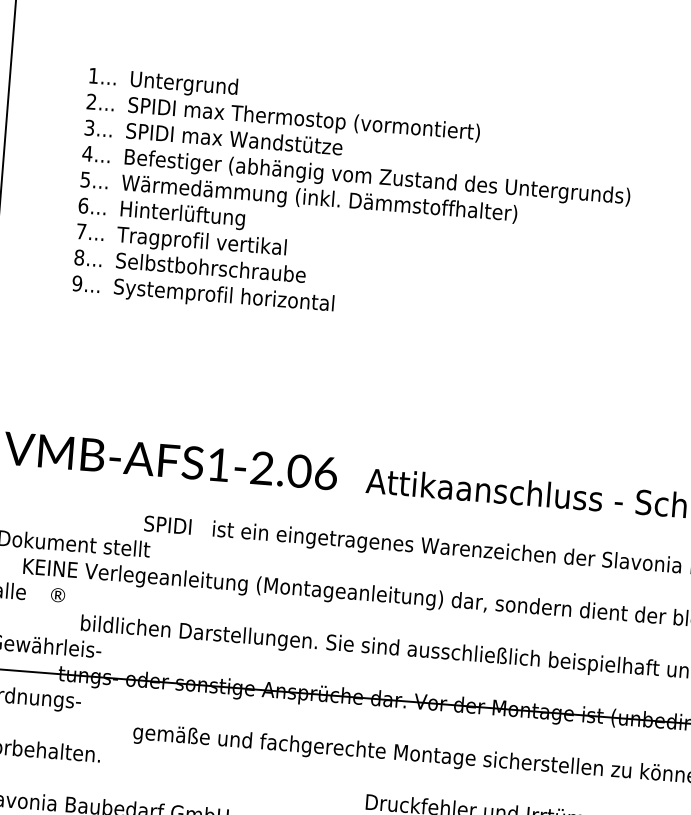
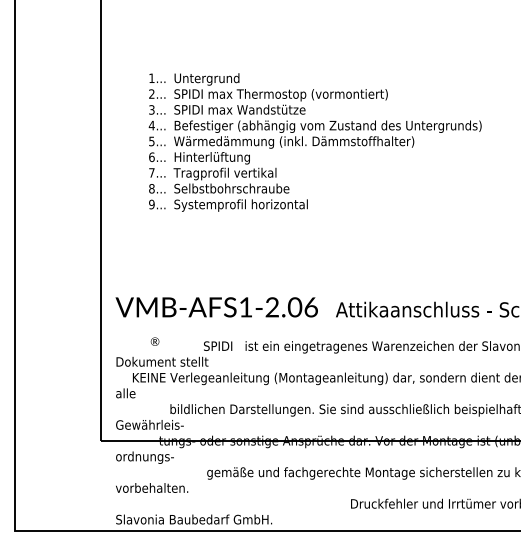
text: (57, 594) -> (154, 341), moved

